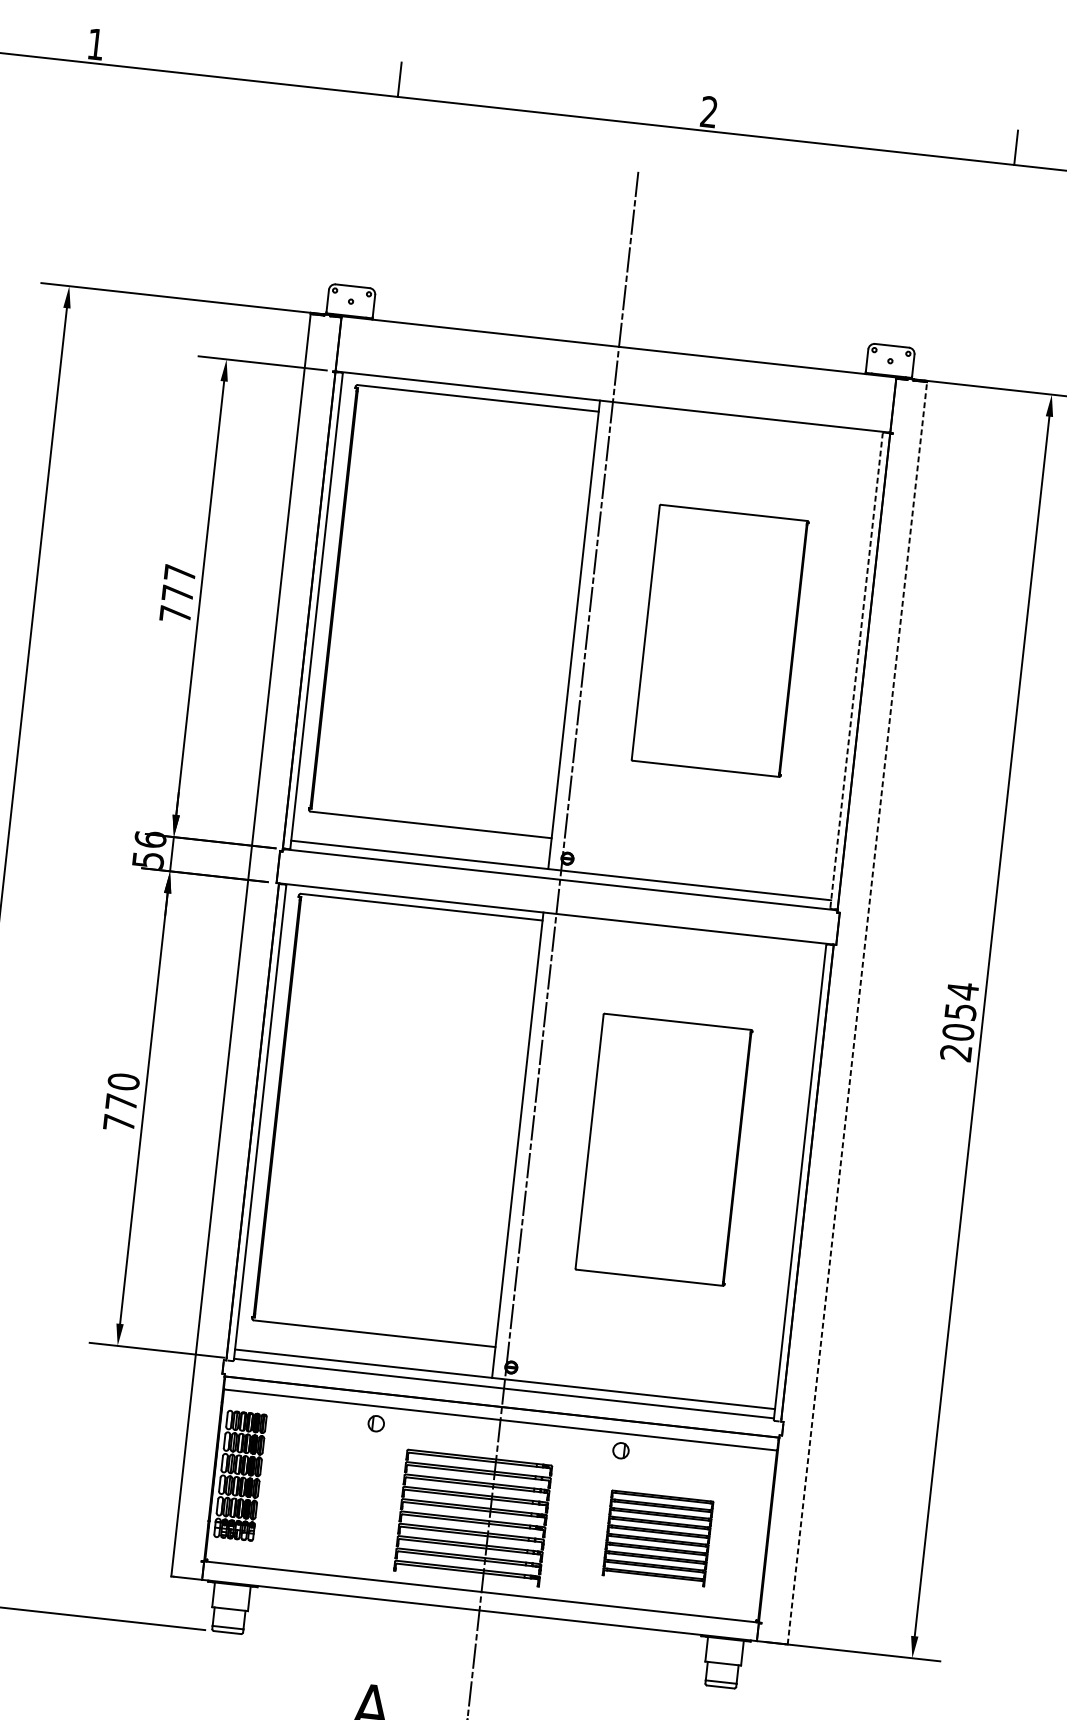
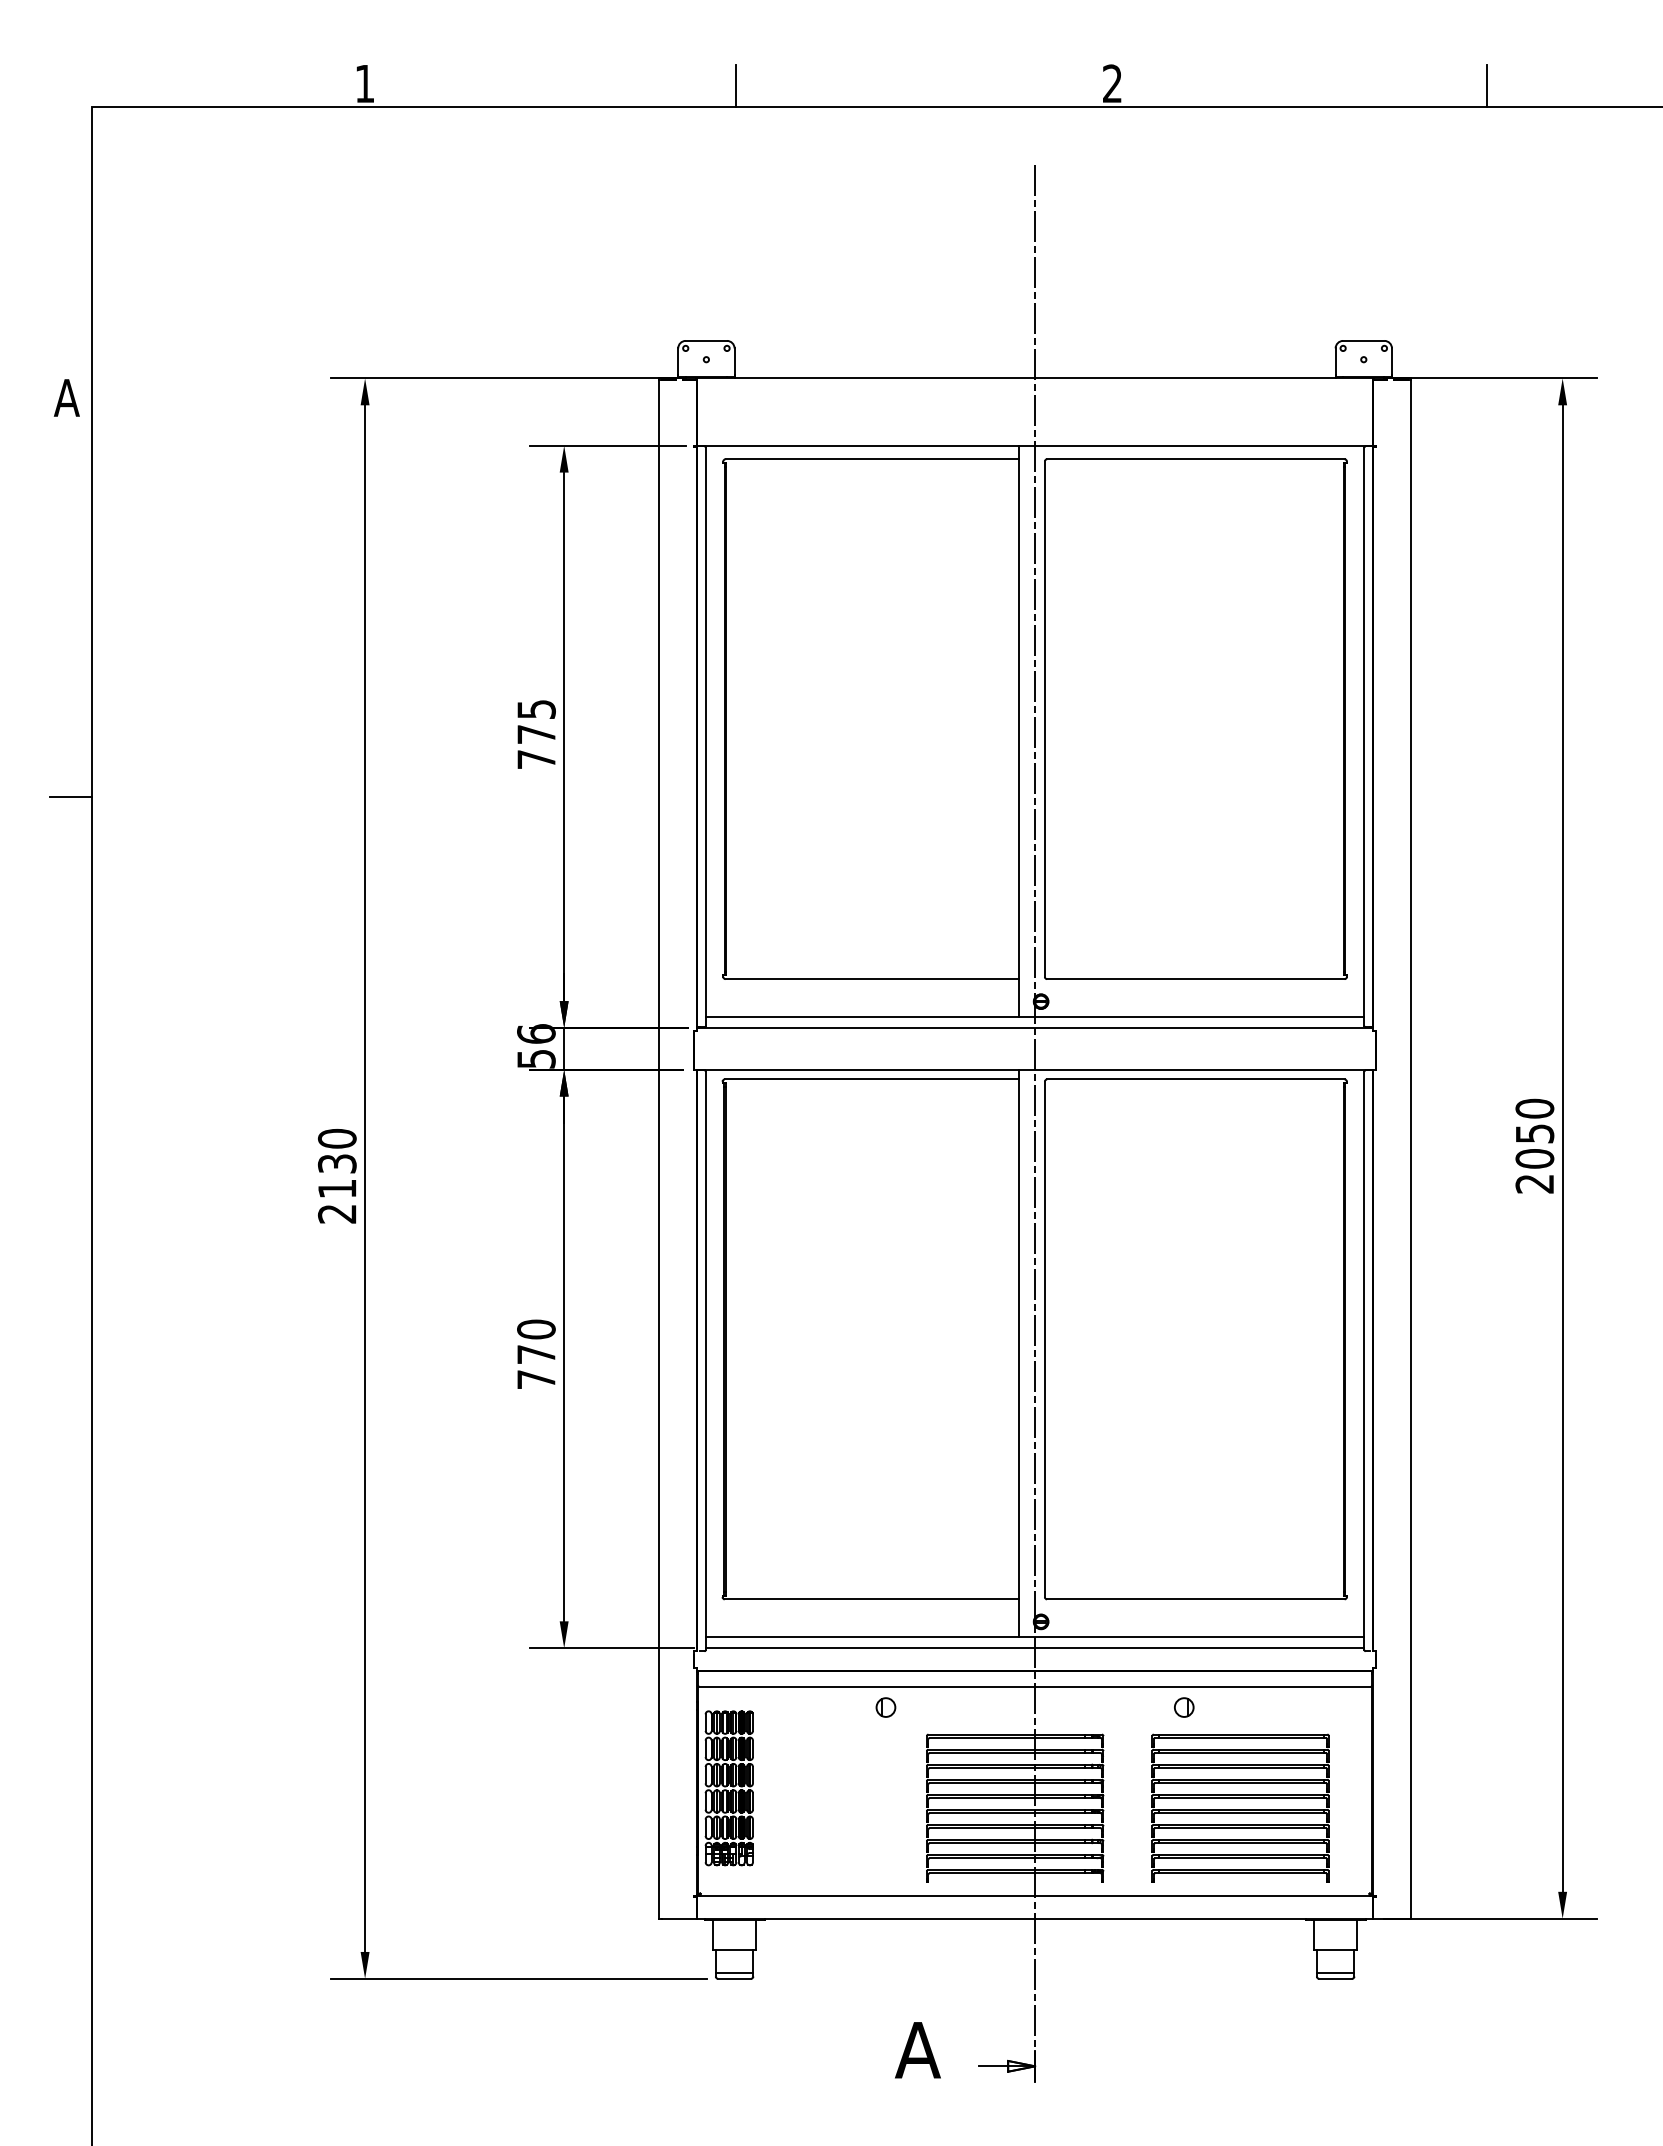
text: (179, 573) -> (536, 709), 777 -> 775
part: (719, 640) -> (1195, 718), size x1.67
line: (856, 670) -> (1364, 736), dashed -> solid
text: (962, 991) -> (1534, 1108), 2054 -> 2050
line: (857, 1012) -> (1410, 1148), dashed -> solid
part: (663, 1149) -> (1195, 1339), size x1.67
part: (658, 1537) -> (1240, 1807), size x1.43

